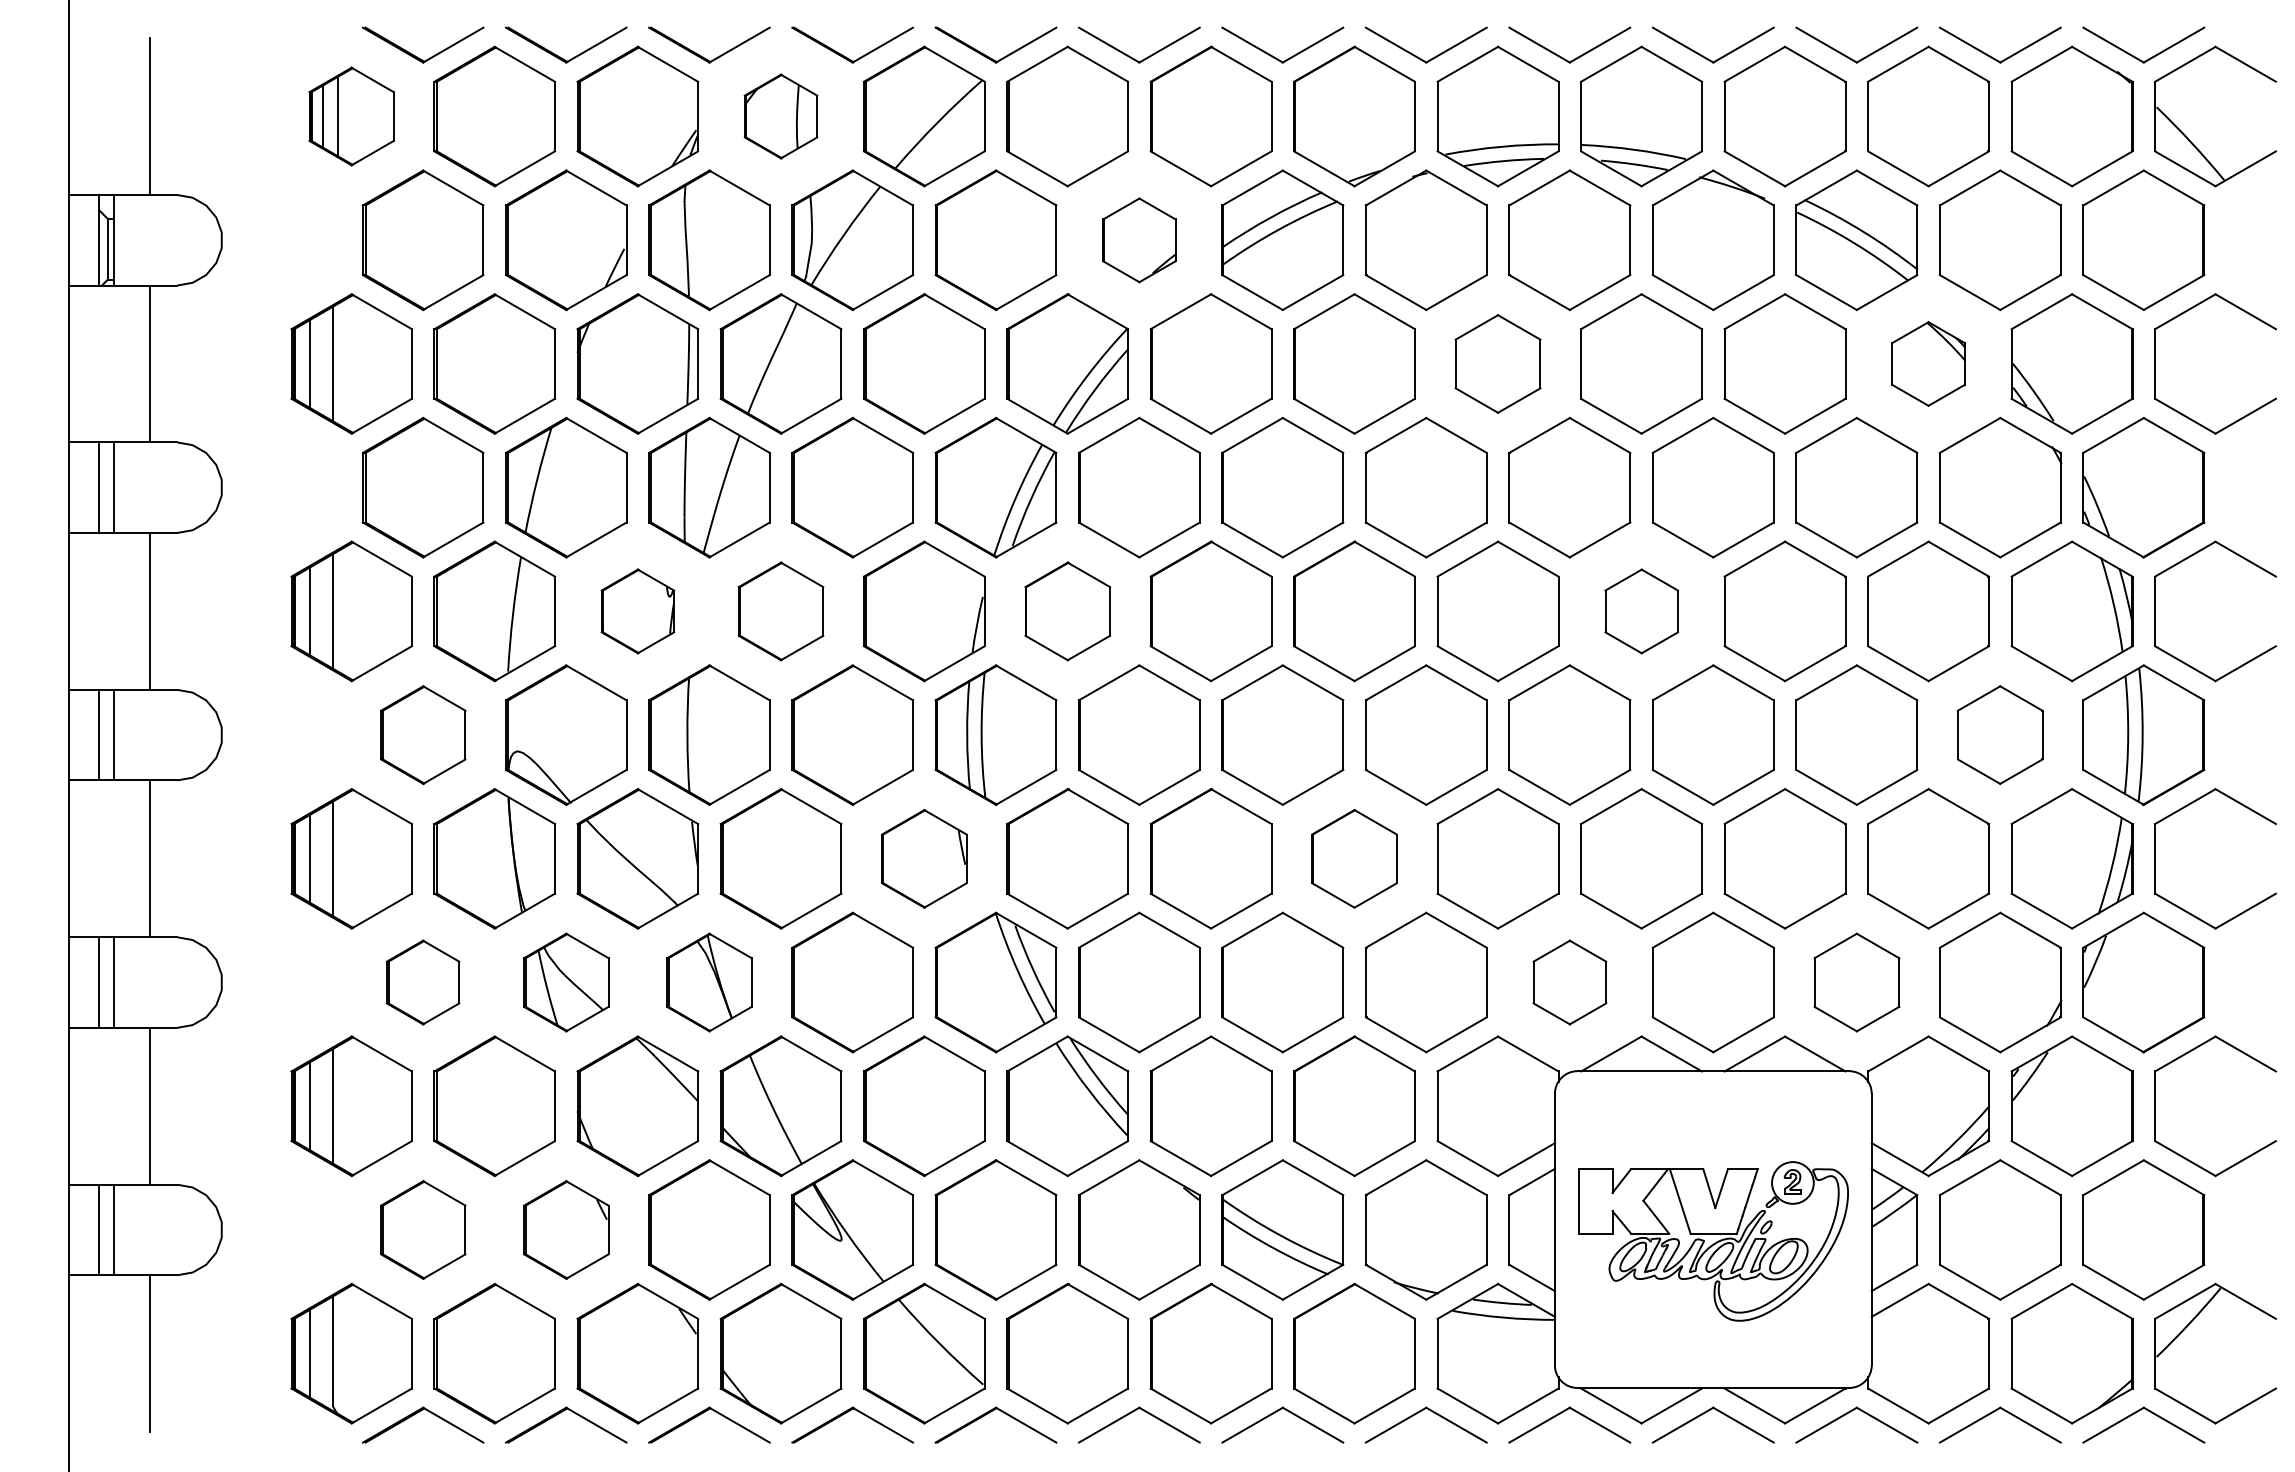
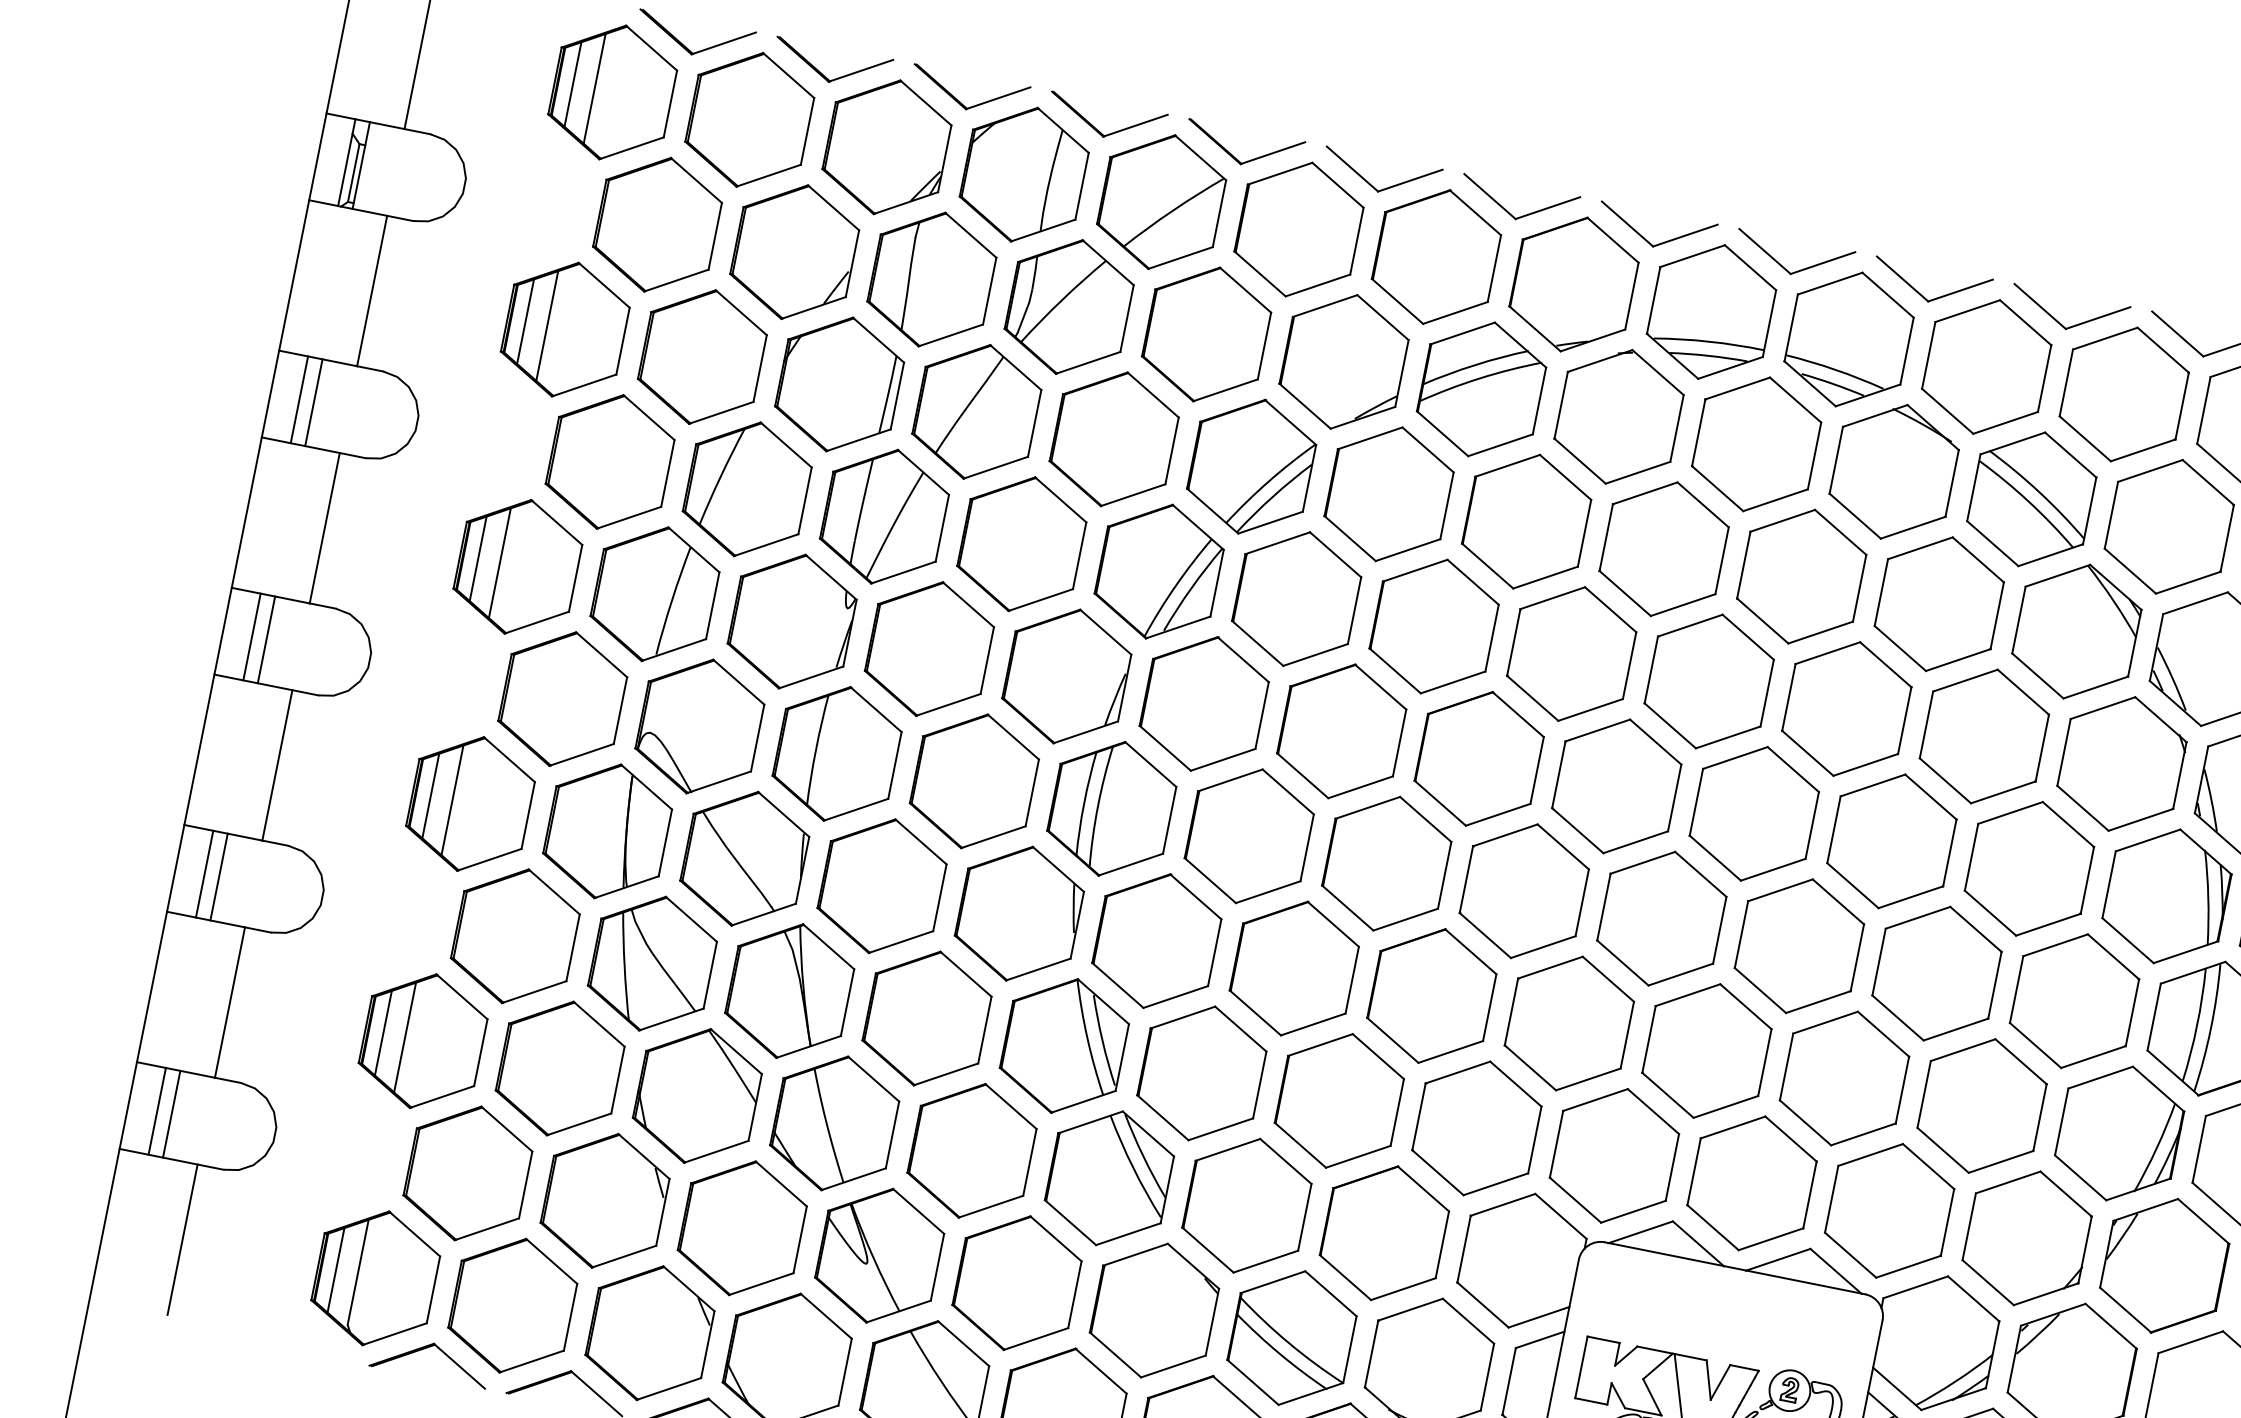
part: (351, 116) -> (612, 92), size x1.43
part: (780, 116) -> (1023, 174), size x1.67
part: (1139, 240) -> (1344, 362), size x1.67
part: (1497, 363) -> (1663, 548), size x1.43
part: (1928, 363) -> (2076, 631), size x1.67
part: (637, 611) -> (791, 621), size x1.67
part: (780, 611) -> (928, 649), size x1.43
part: (1067, 611) -> (1204, 703), size x1.43
part: (1641, 611) -> (1754, 813), size x1.67
part: (423, 734) -> (563, 698), size x1.43
part: (1999, 734) -> (2073, 1000), size x1.43
part: (924, 858) -> (1019, 913), size x1.43
part: (1354, 858) -> (1431, 995), size x1.43
part: (422, 982) -> (514, 936), size x1.67
part: (566, 982) -> (652, 963), size x1.43
part: (709, 982) -> (789, 991), size x1.43
part: (1569, 982) -> (1614, 1155), size x1.67
part: (1856, 982) -> (1889, 1210), size x1.43
part: (423, 1229) -> (468, 1173), size x1.43
part: (566, 1229) -> (605, 1200), size x1.43

